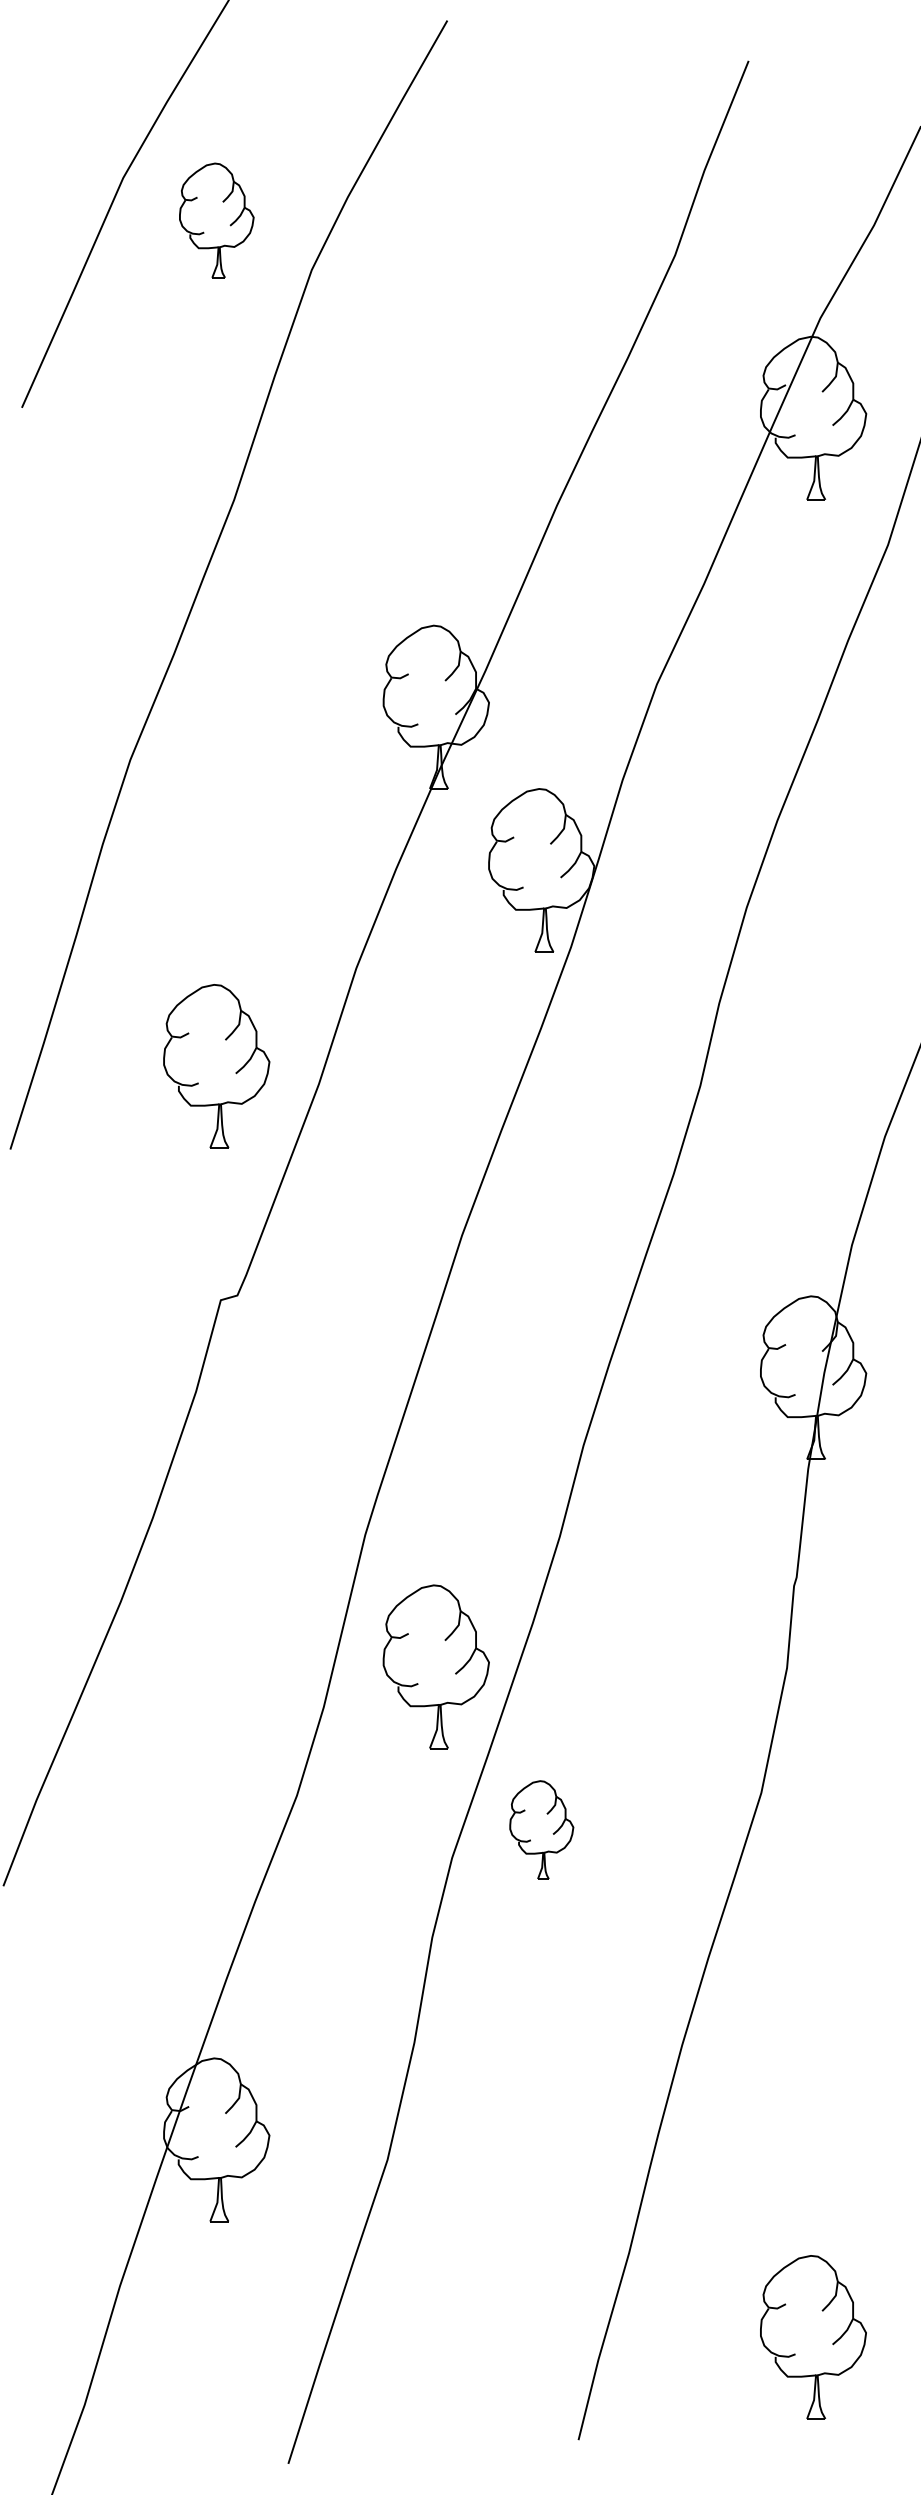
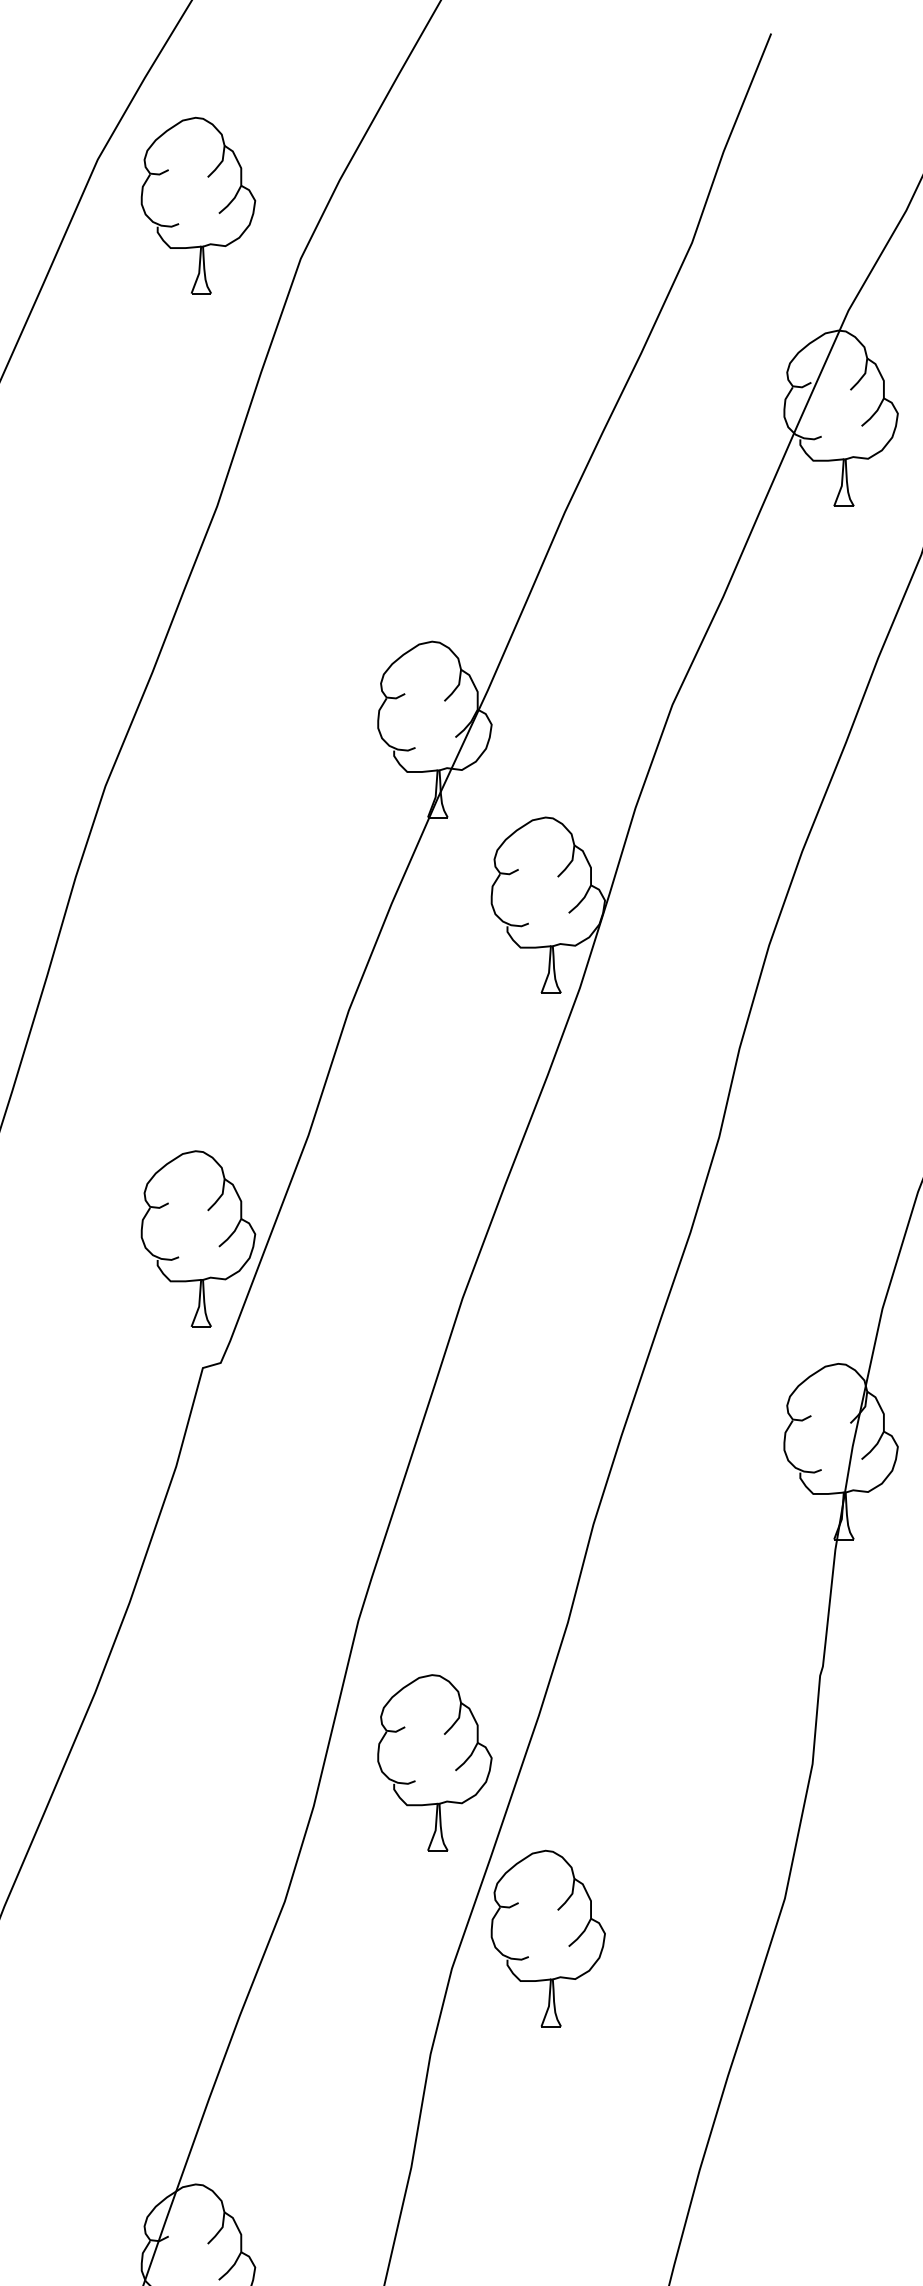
part: (216, 220) -> (198, 205), size x1.43
part: (216, 1066) -> (198, 1239), moved
part: (541, 1829) -> (548, 1937), size x1.67

